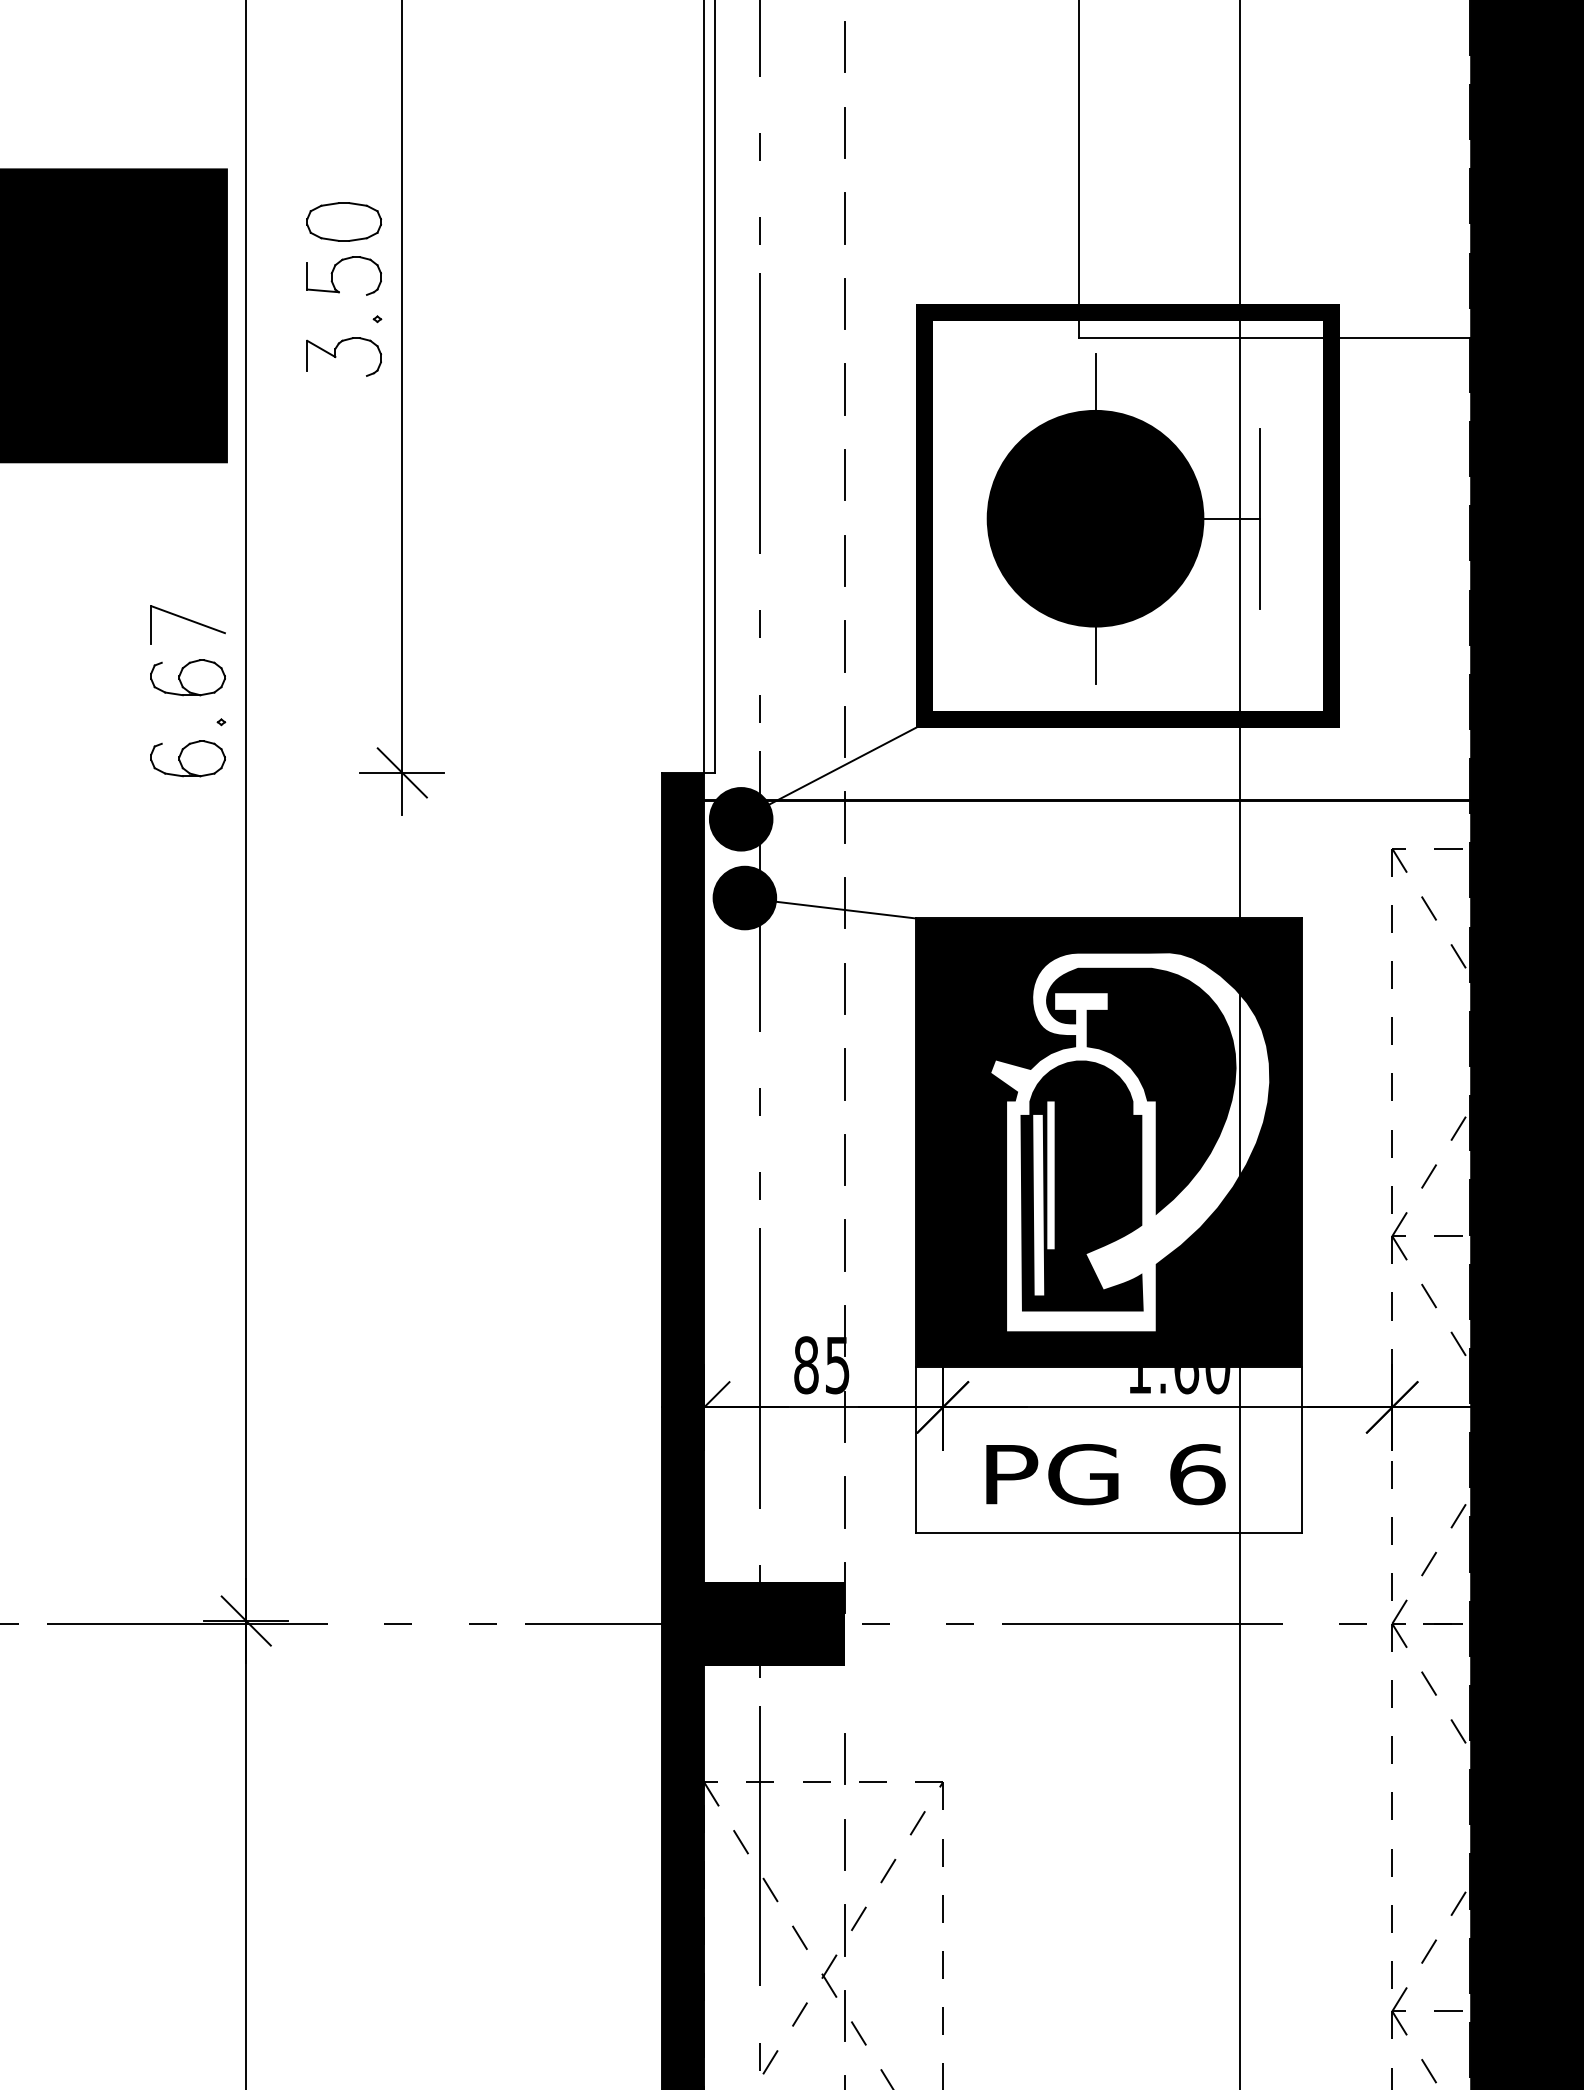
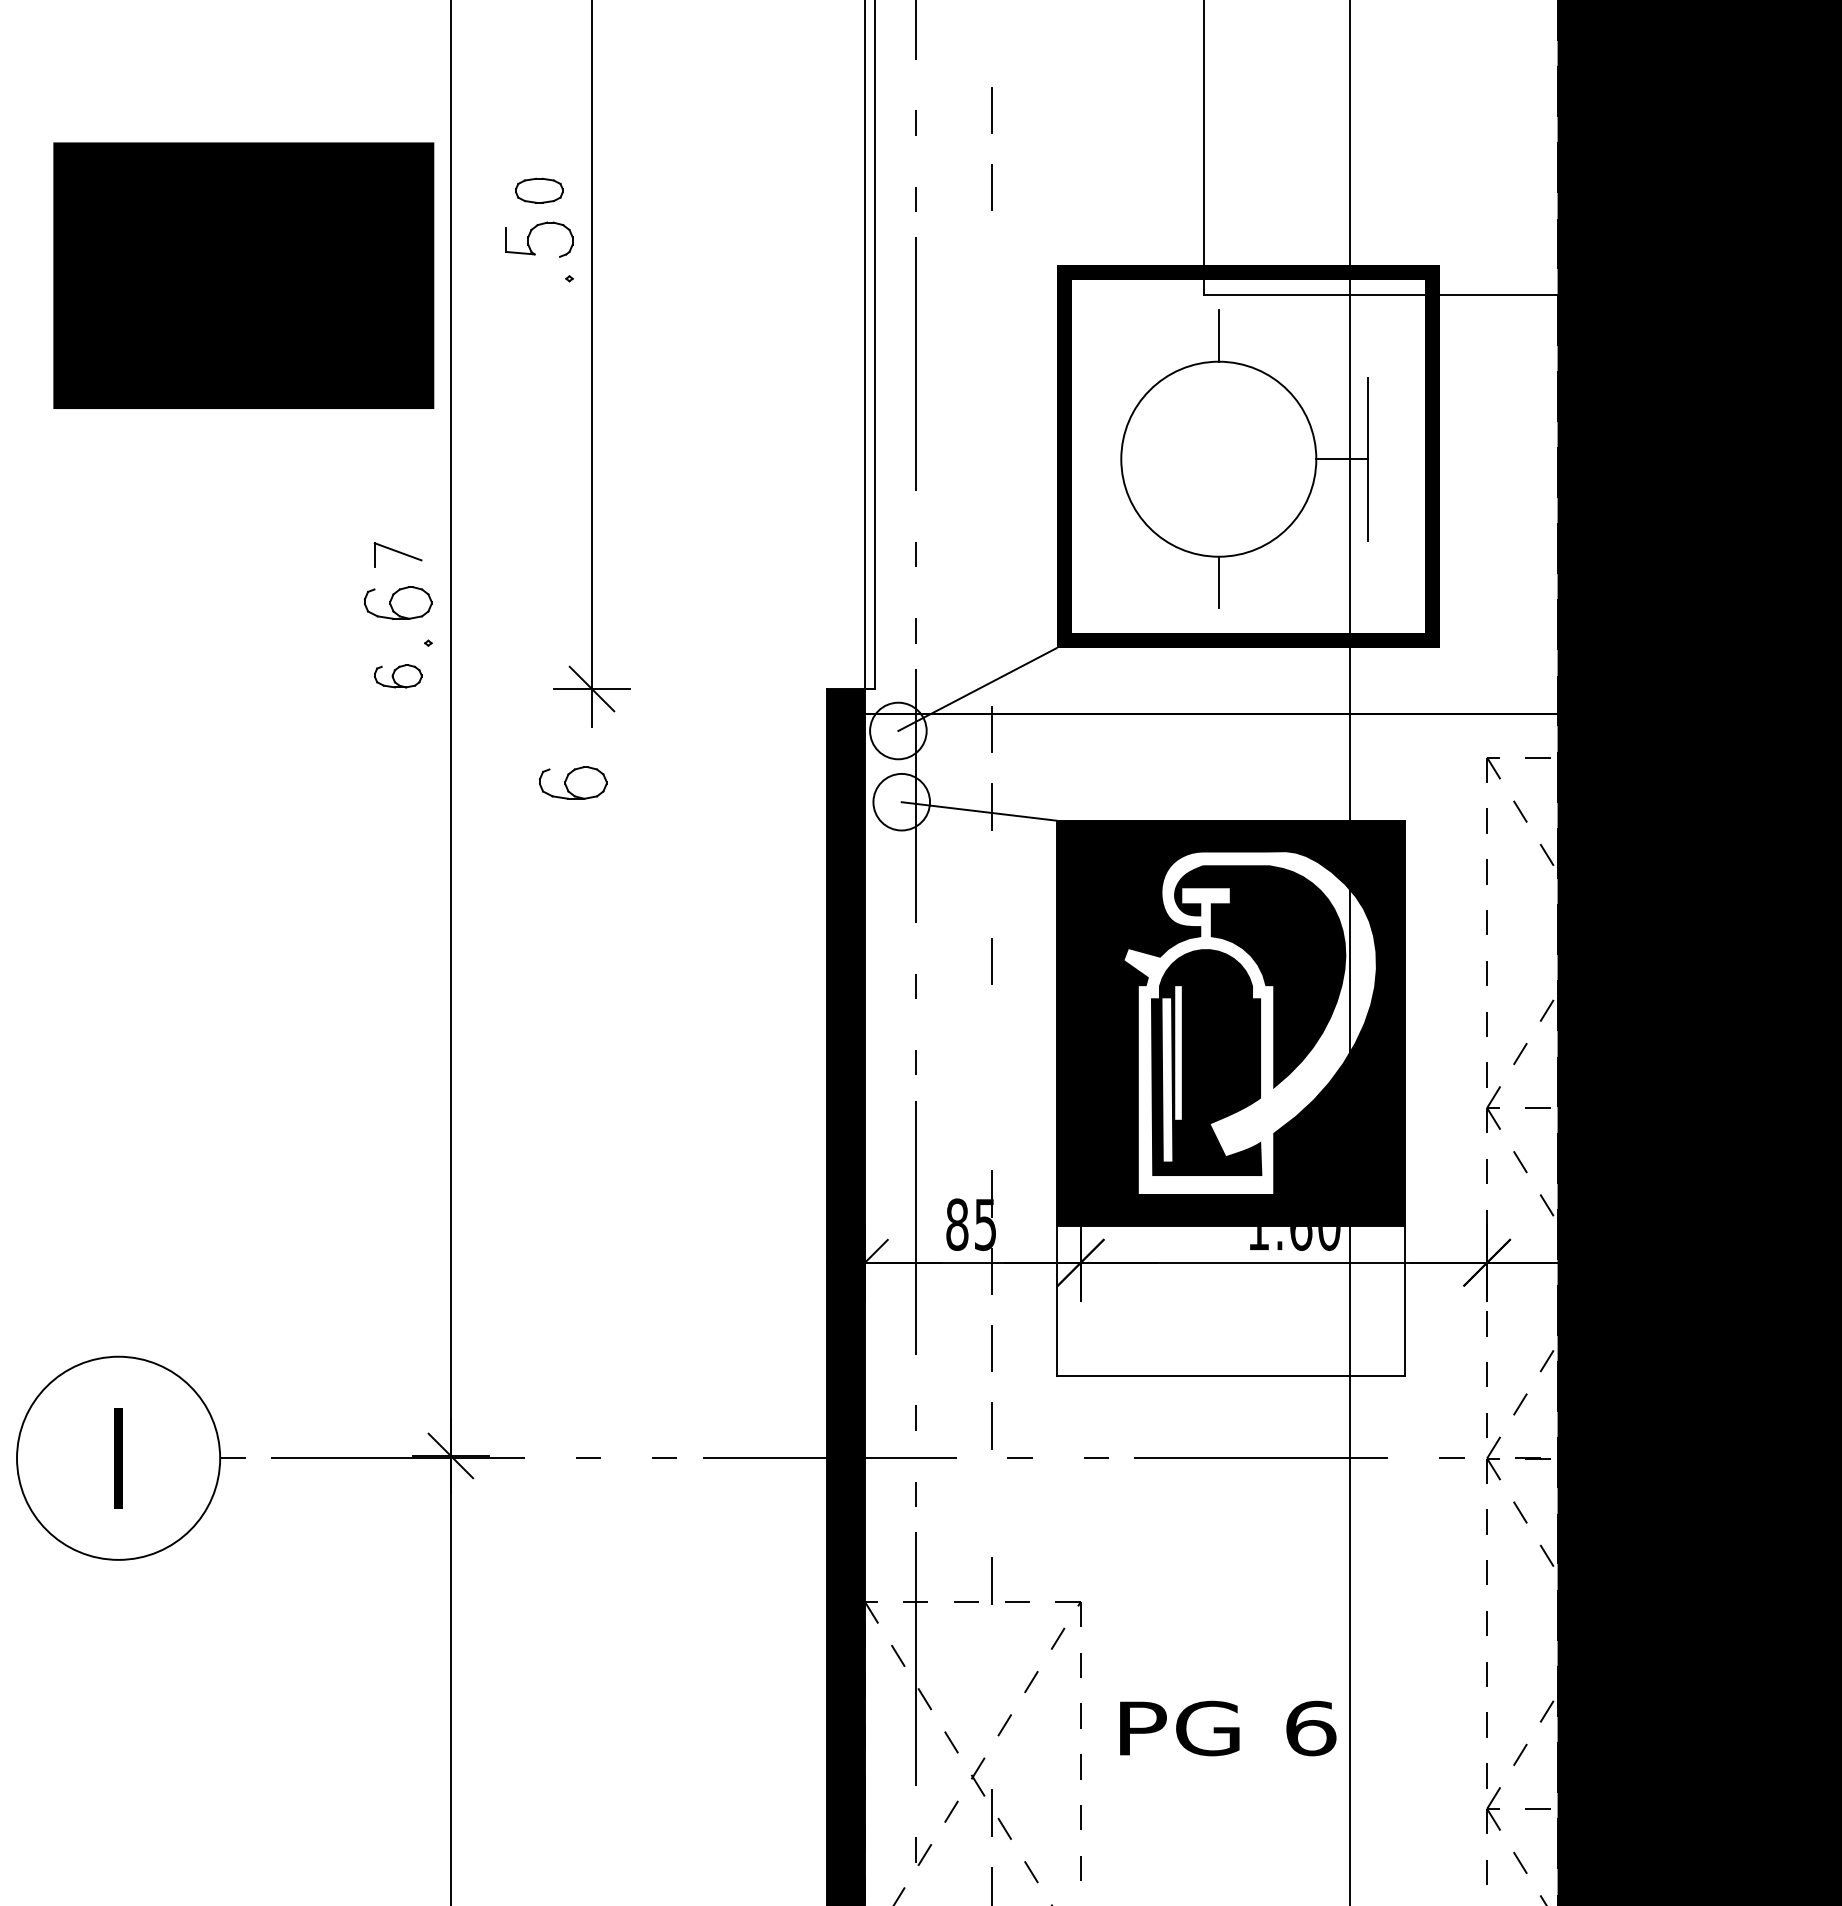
line: (844, 46) -> (991, 32), removed
part: (344, 221) -> (539, 190), size x0.7
line: (844, 303) -> (991, 264), removed
part: (336, 356) -> (532, 312), removed
line: (844, 389) -> (991, 342), removed
line: (844, 474) -> (991, 419), removed
fill: (1095, 517) -> (1218, 458), removed
line: (844, 561) -> (991, 497), removed
part: (187, 624) -> (397, 554), size x0.7
line: (844, 646) -> (991, 574), removed
line: (844, 731) -> (991, 651), removed
part: (188, 759) -> (398, 676), size x0.7
fill: (741, 818) -> (898, 730), removed
part: (380, 876) -> (572, 782), added
fill: (744, 897) -> (901, 801), removed
line: (844, 989) -> (991, 884), removed
line: (844, 1159) -> (991, 1038), removed
line: (844, 1245) -> (991, 1116), removed
text: (1106, 1474) -> (1228, 1728), moved
fill: (773, 1623) -> (927, 1458), removed
line: (844, 1845) -> (991, 1658), removed
line: (844, 1930) -> (991, 1735), removed

